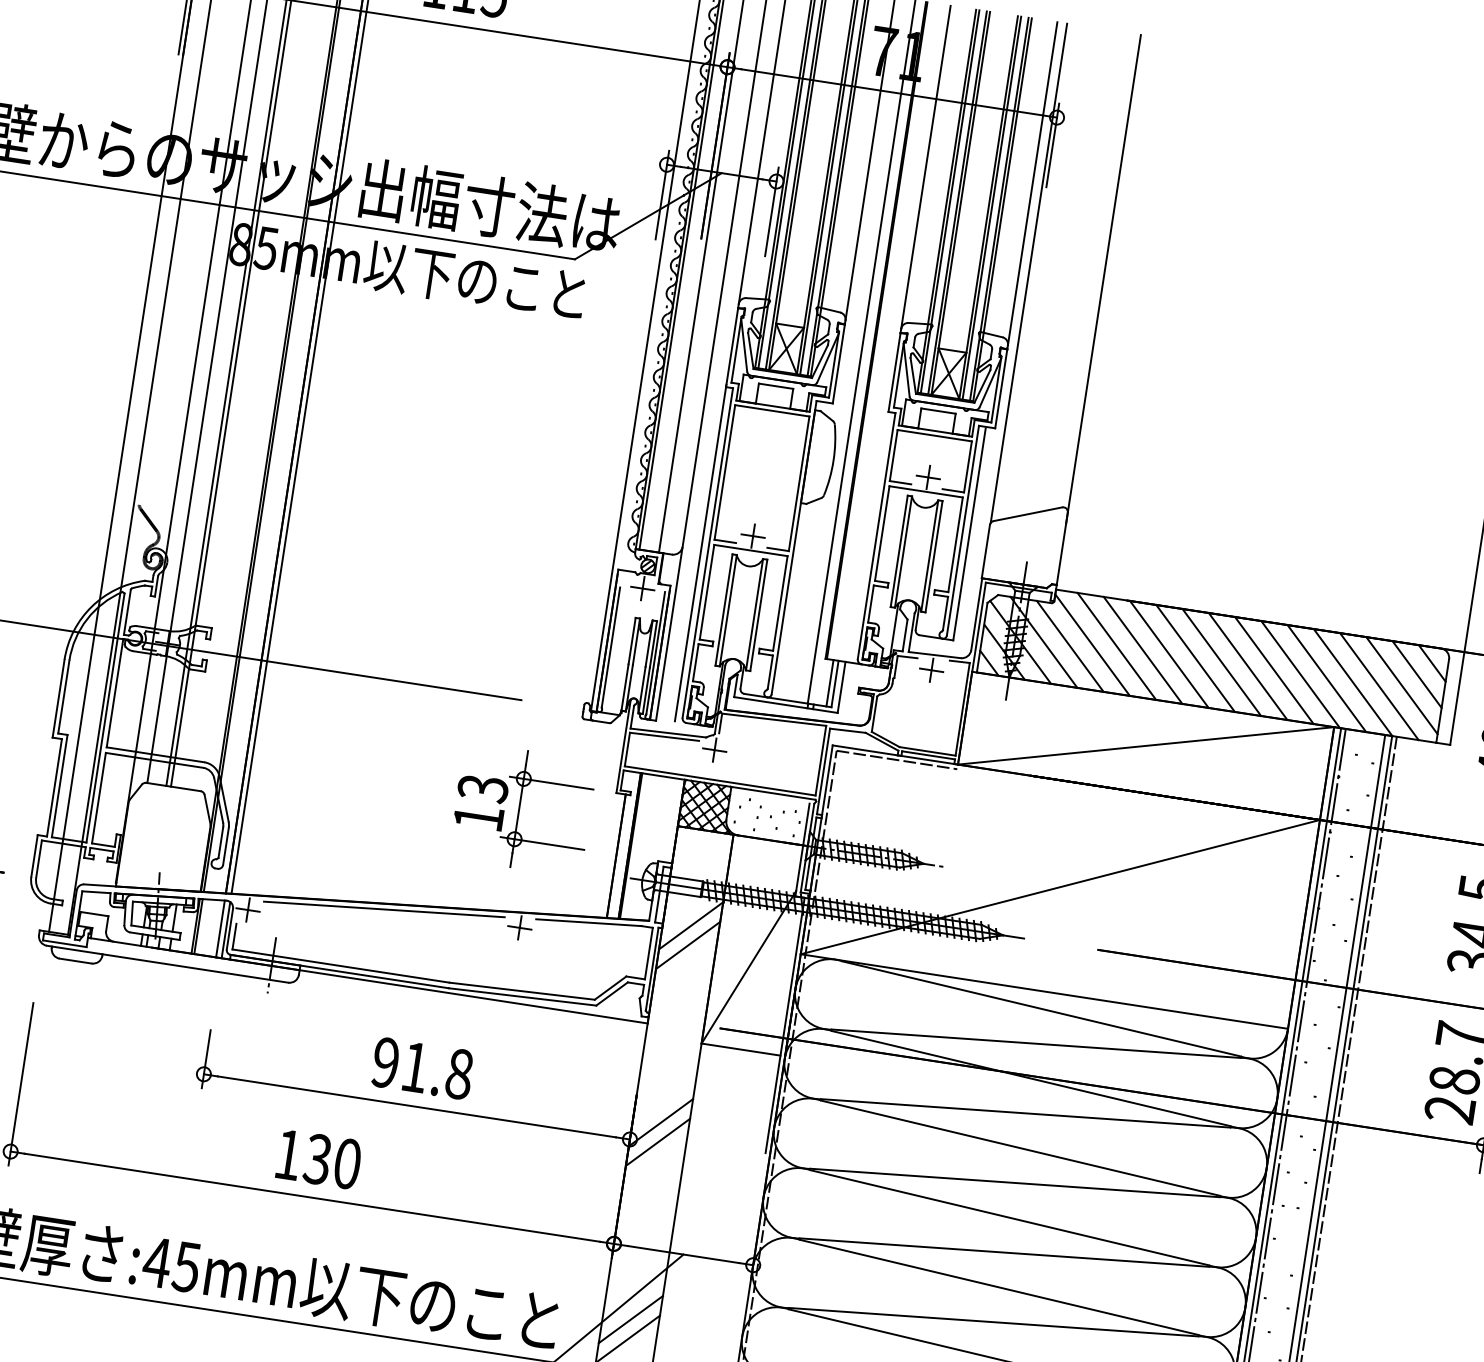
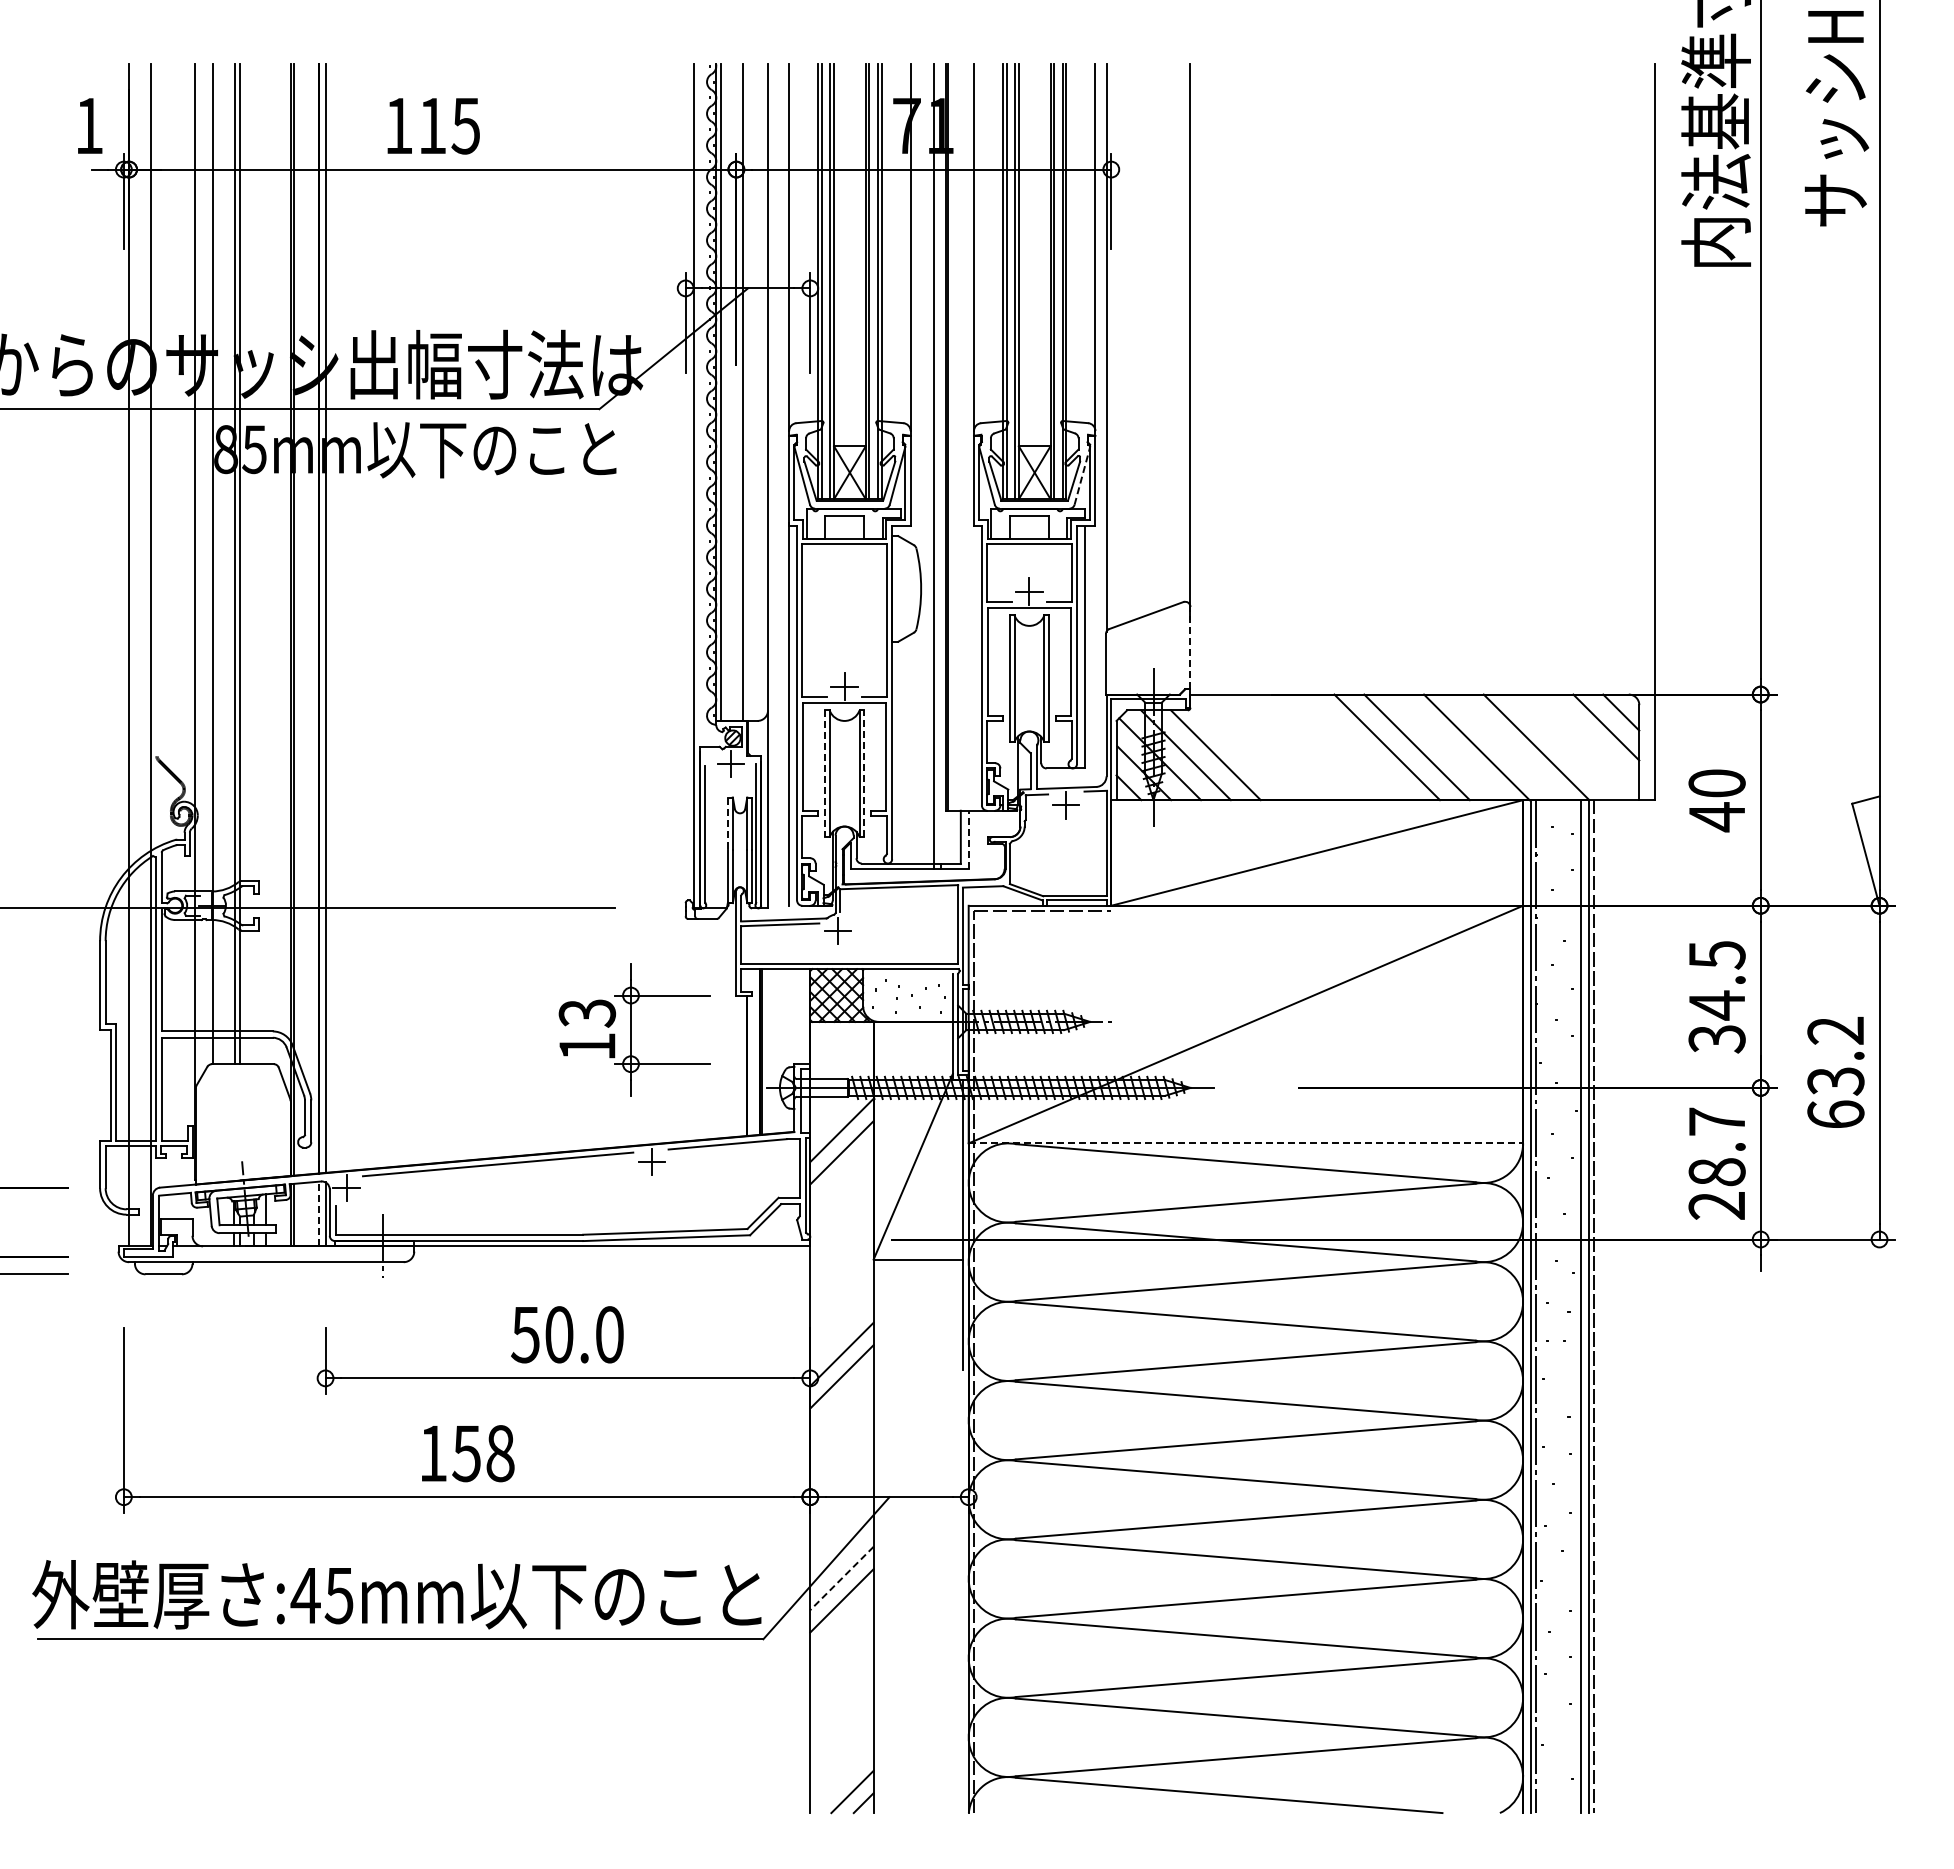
line: (990, 383) -> (1082, 476), solid -> dashed
line: (1062, 548) -> (1190, 647), solid -> dashed
line: (723, 610) -> (824, 774), solid -> dashed
line: (758, 615) -> (864, 773), solid -> dashed
line: (631, 641) -> (727, 824), solid -> dashed
line: (1092, 644) -> (1240, 749), removed
line: (1116, 646) -> (1267, 747), removed
line: (1142, 650) -> (1297, 747), removed
line: (1169, 654) -> (1327, 747), removed
line: (1195, 658) -> (1357, 747), removed
line: (1273, 670) -> (1446, 747), removed
line: (1326, 678) -> (1506, 747), removed
line: (830, 682) -> (955, 836), removed
line: (1402, 685) -> (1591, 742), removed
line: (1379, 686) -> (1566, 747), removed
line: (841, 687) -> (968, 839), solid -> dashed
line: (220, 928) -> (319, 1213), solid -> dashed
line: (1044, 991) -> (1246, 1143), solid -> dashed
text: (422, 1068) -> (567, 1334), 91.8 -> 50.0
text: (332, 1161) -> (483, 1453), 130 -> 158
line: (630, 1319) -> (841, 1578), solid -> dashed

